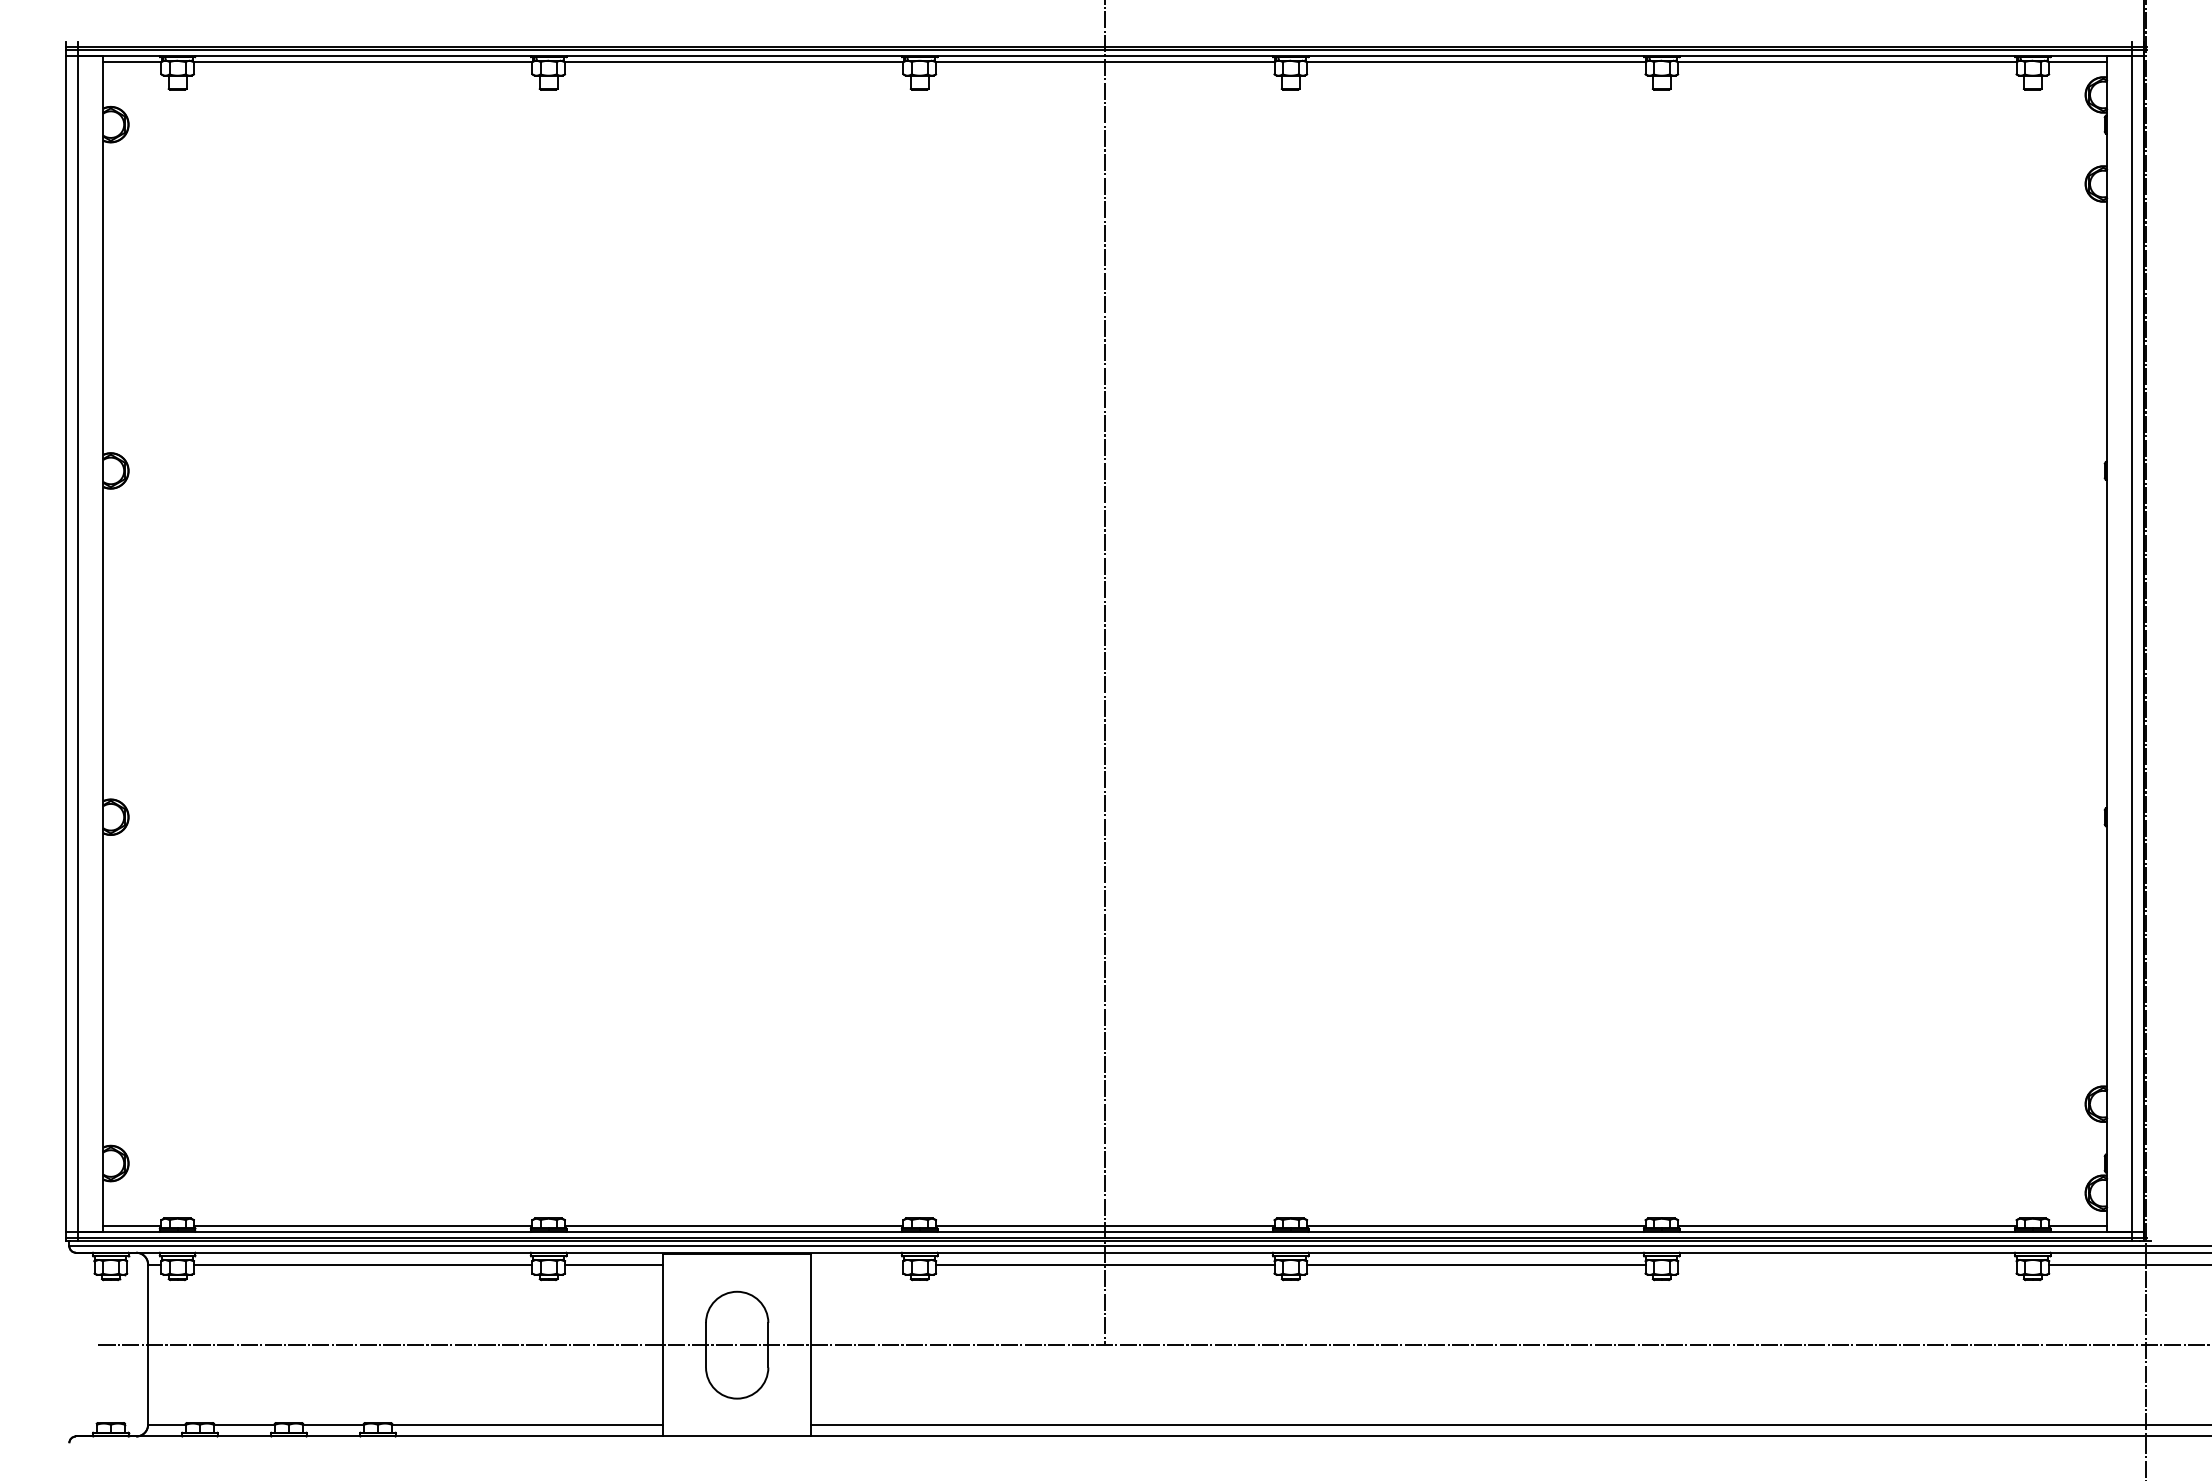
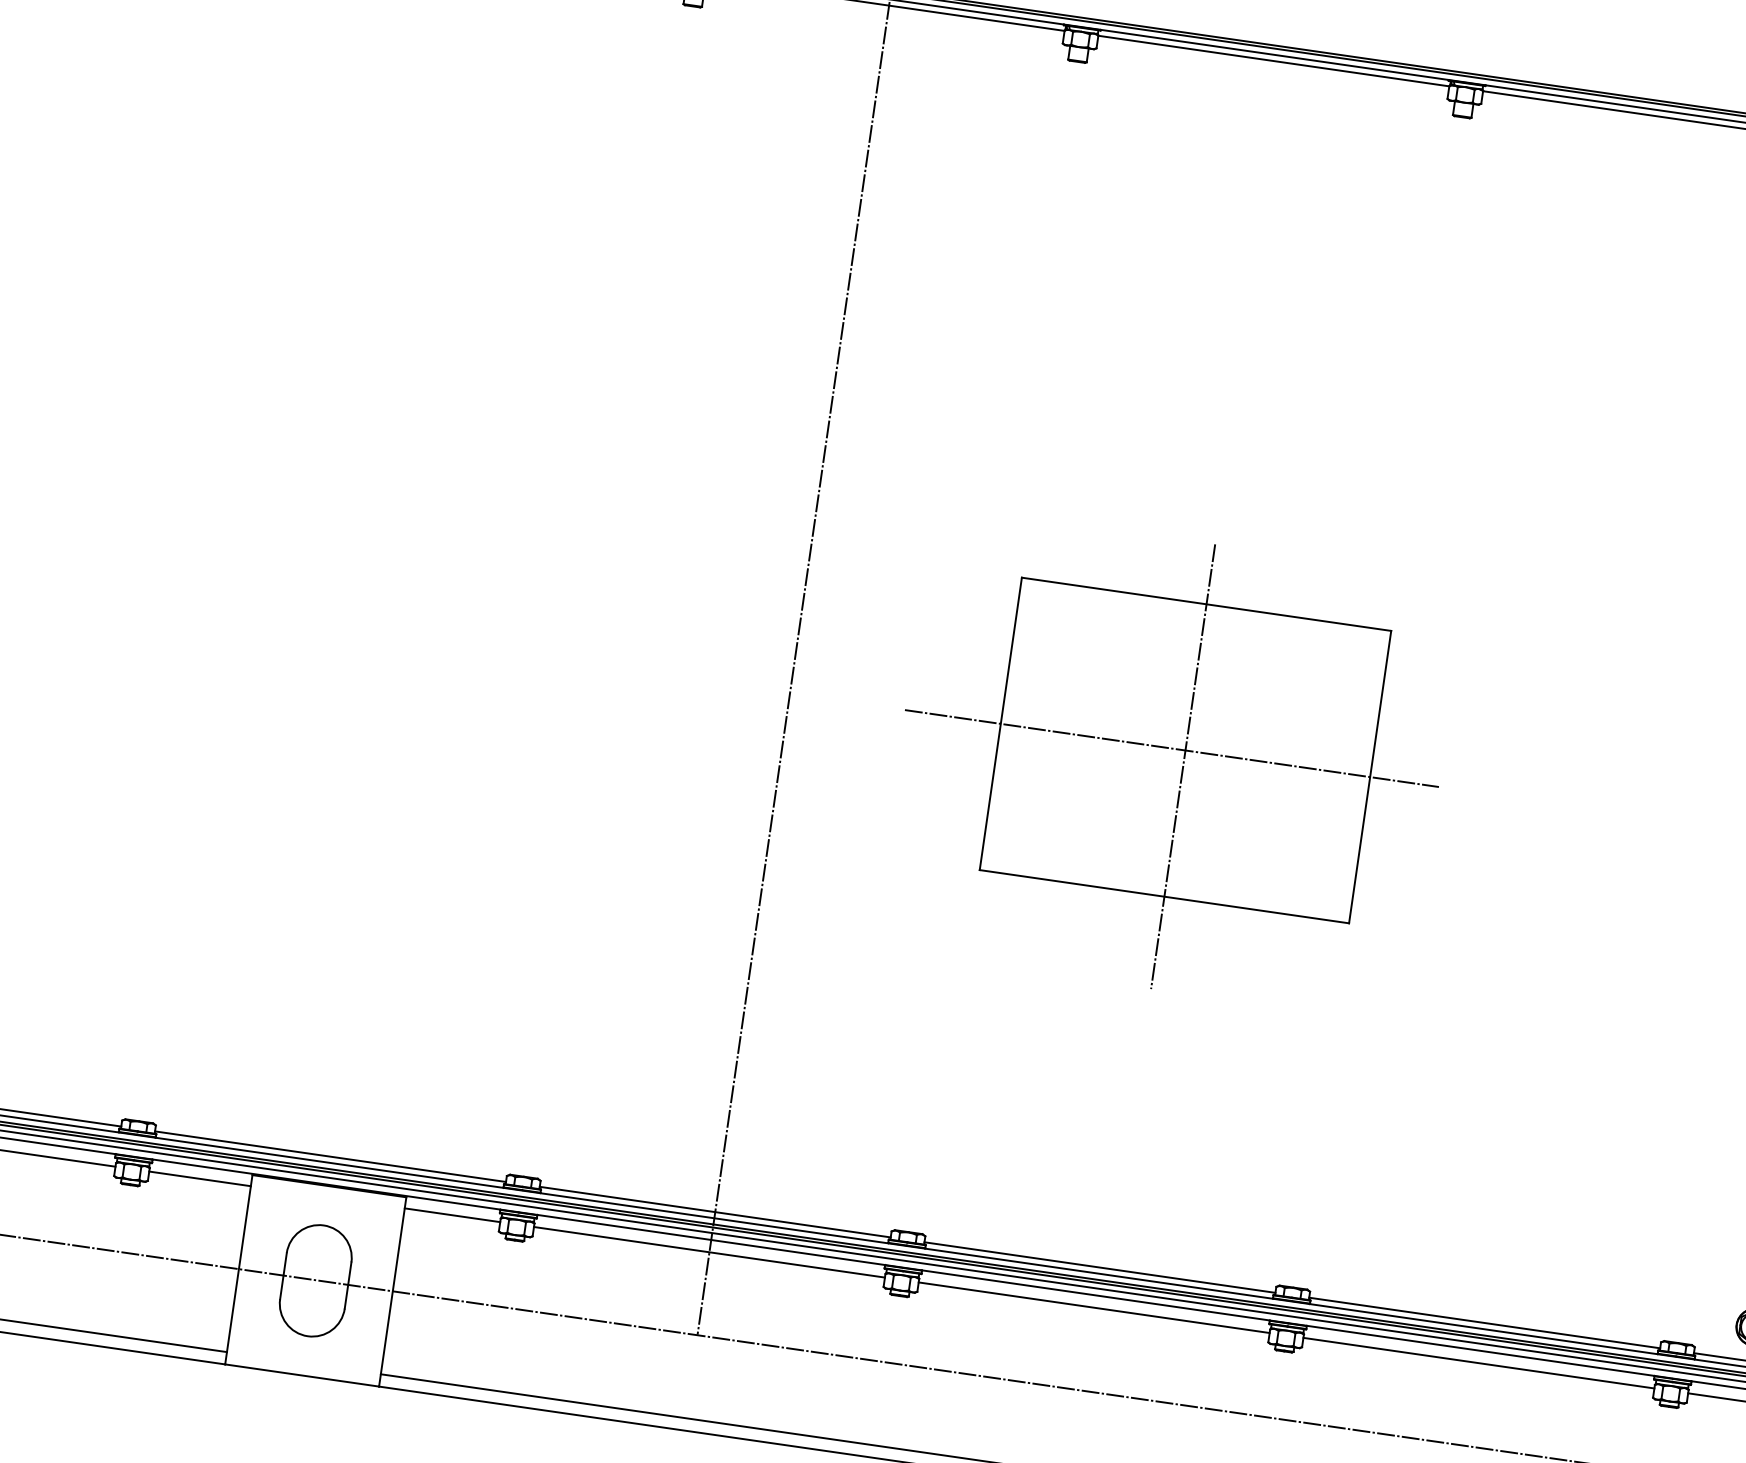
part: (1473, 741) -> (1169, 764), added
line: (857, 1264) -> (452, 1215), added
line: (1847, 1264) -> (1479, 1363), added

